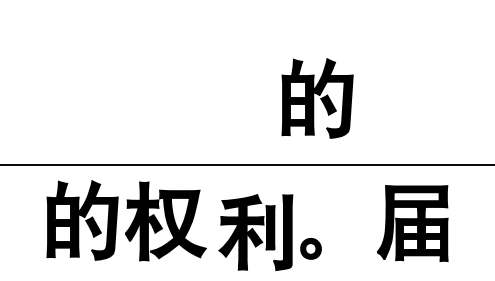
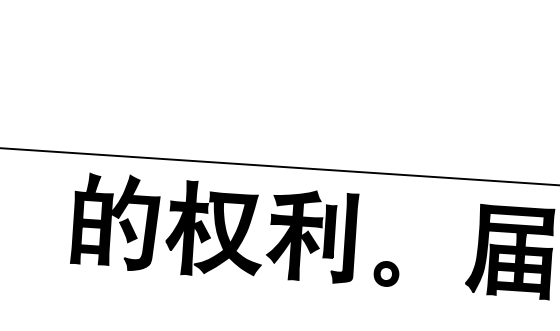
part: (317, 98) -> (406, 94), removed
part: (255, 232) -> (311, 236), moved

